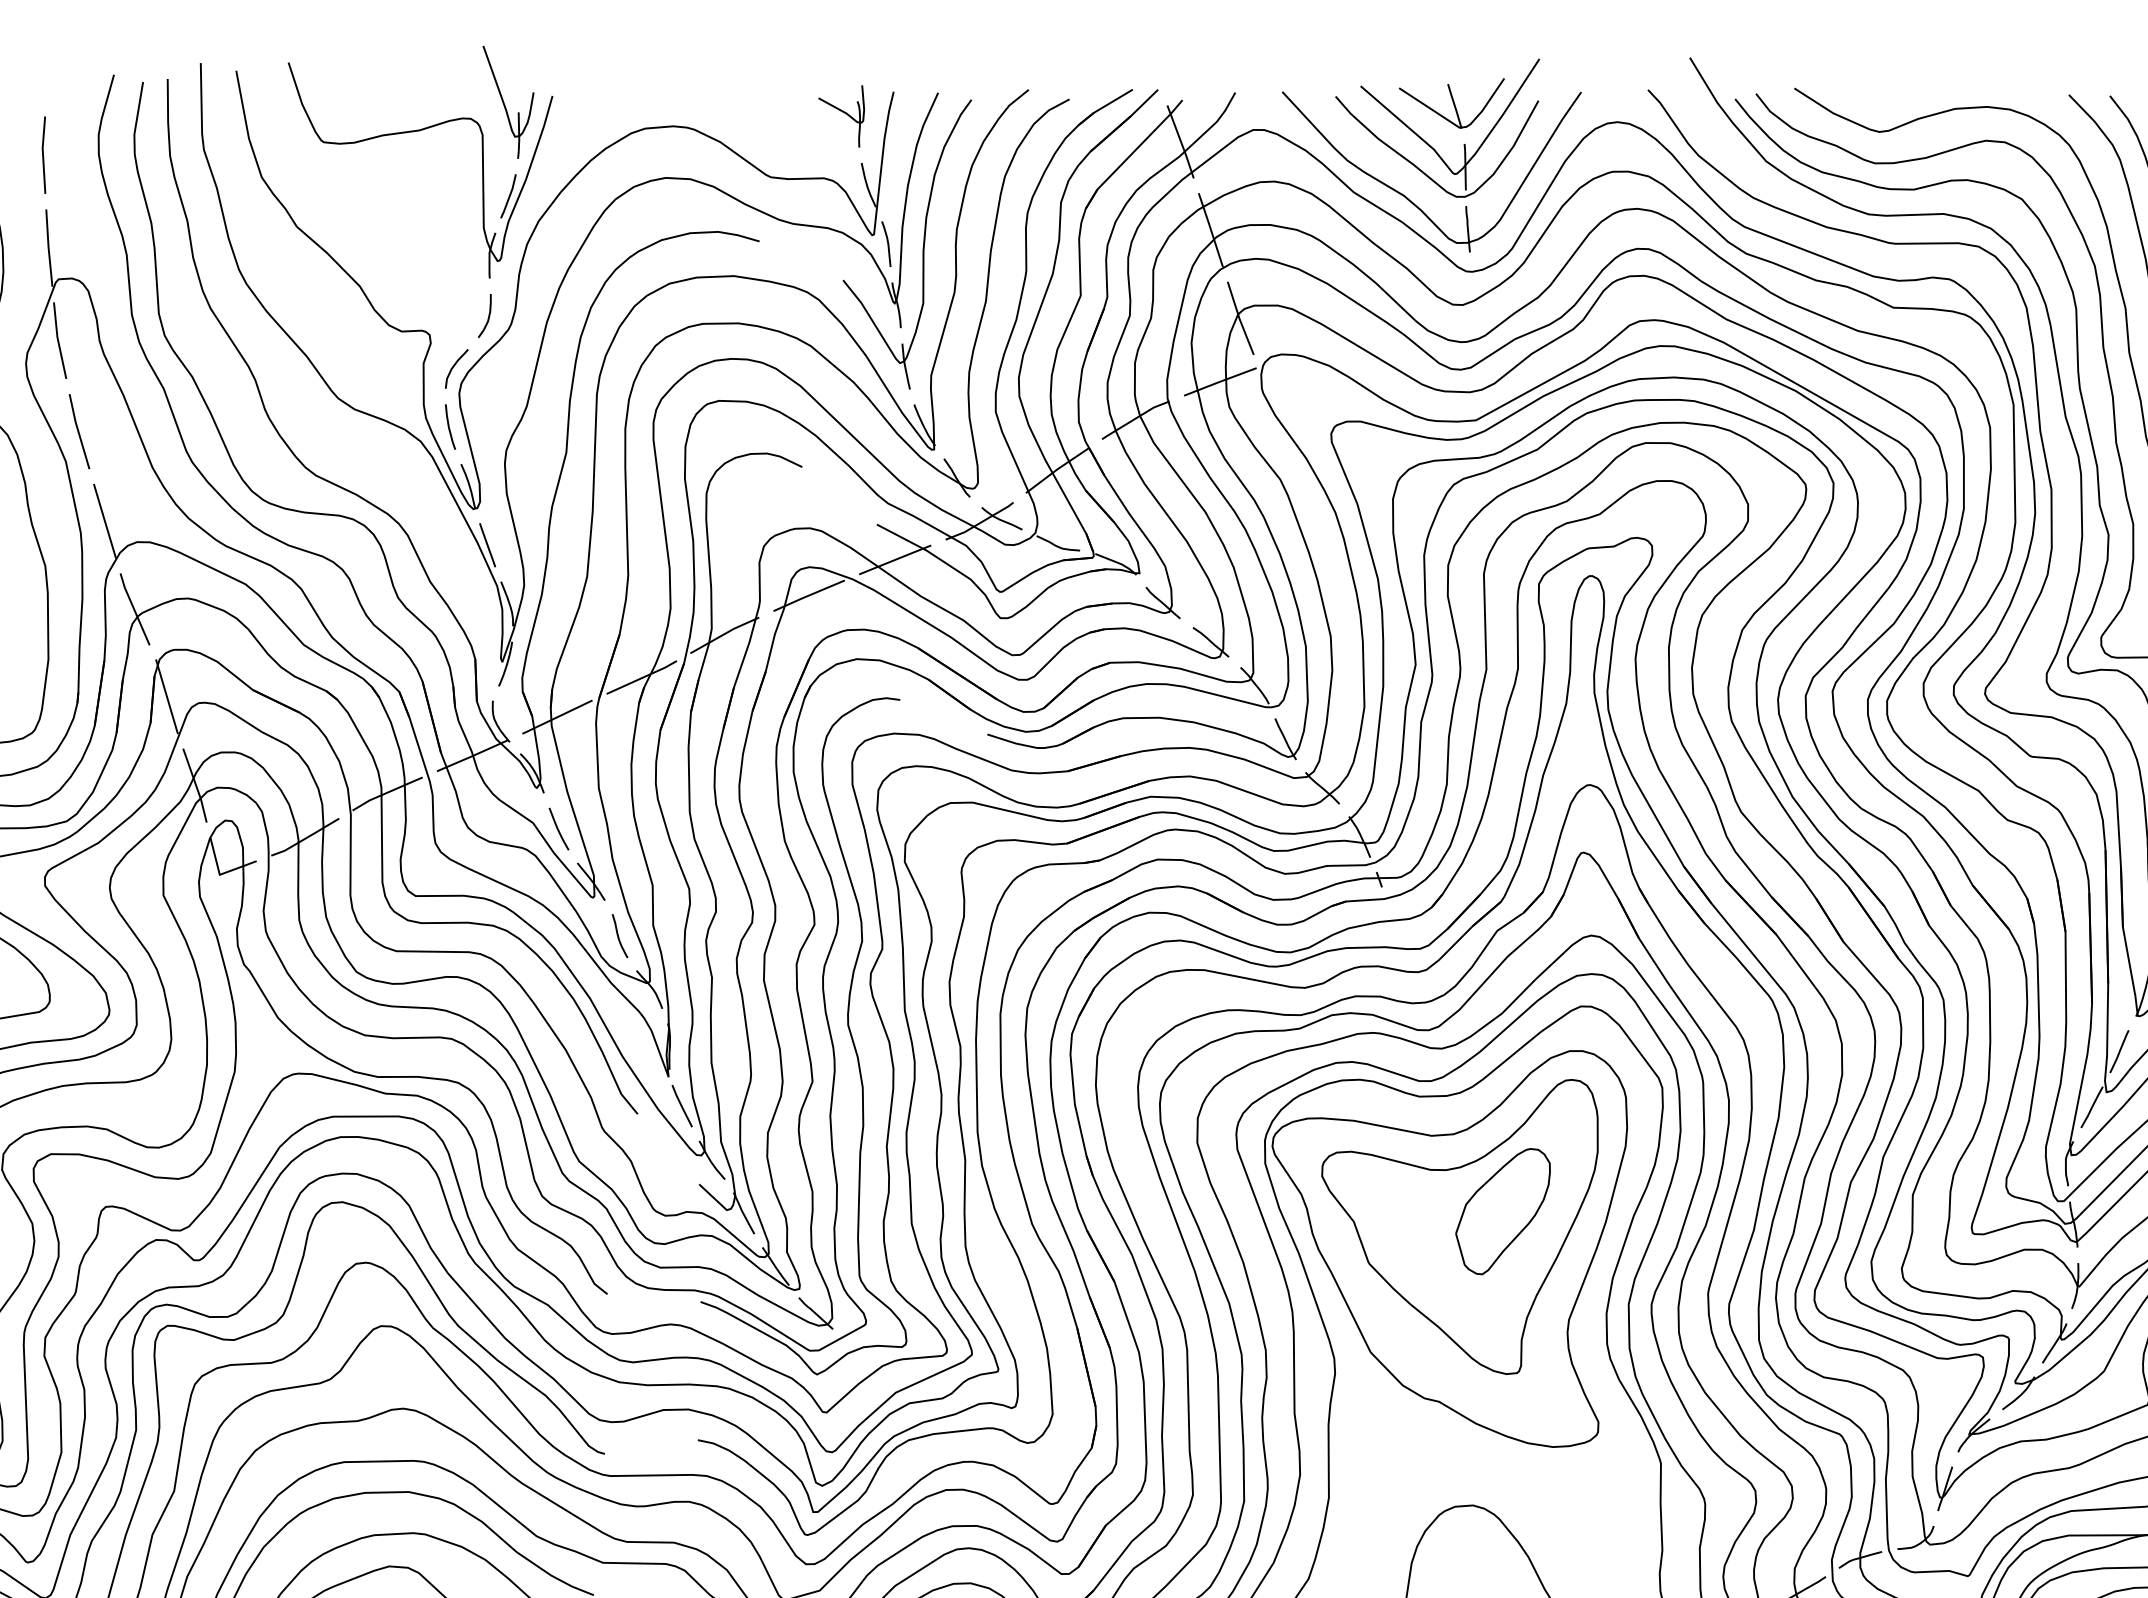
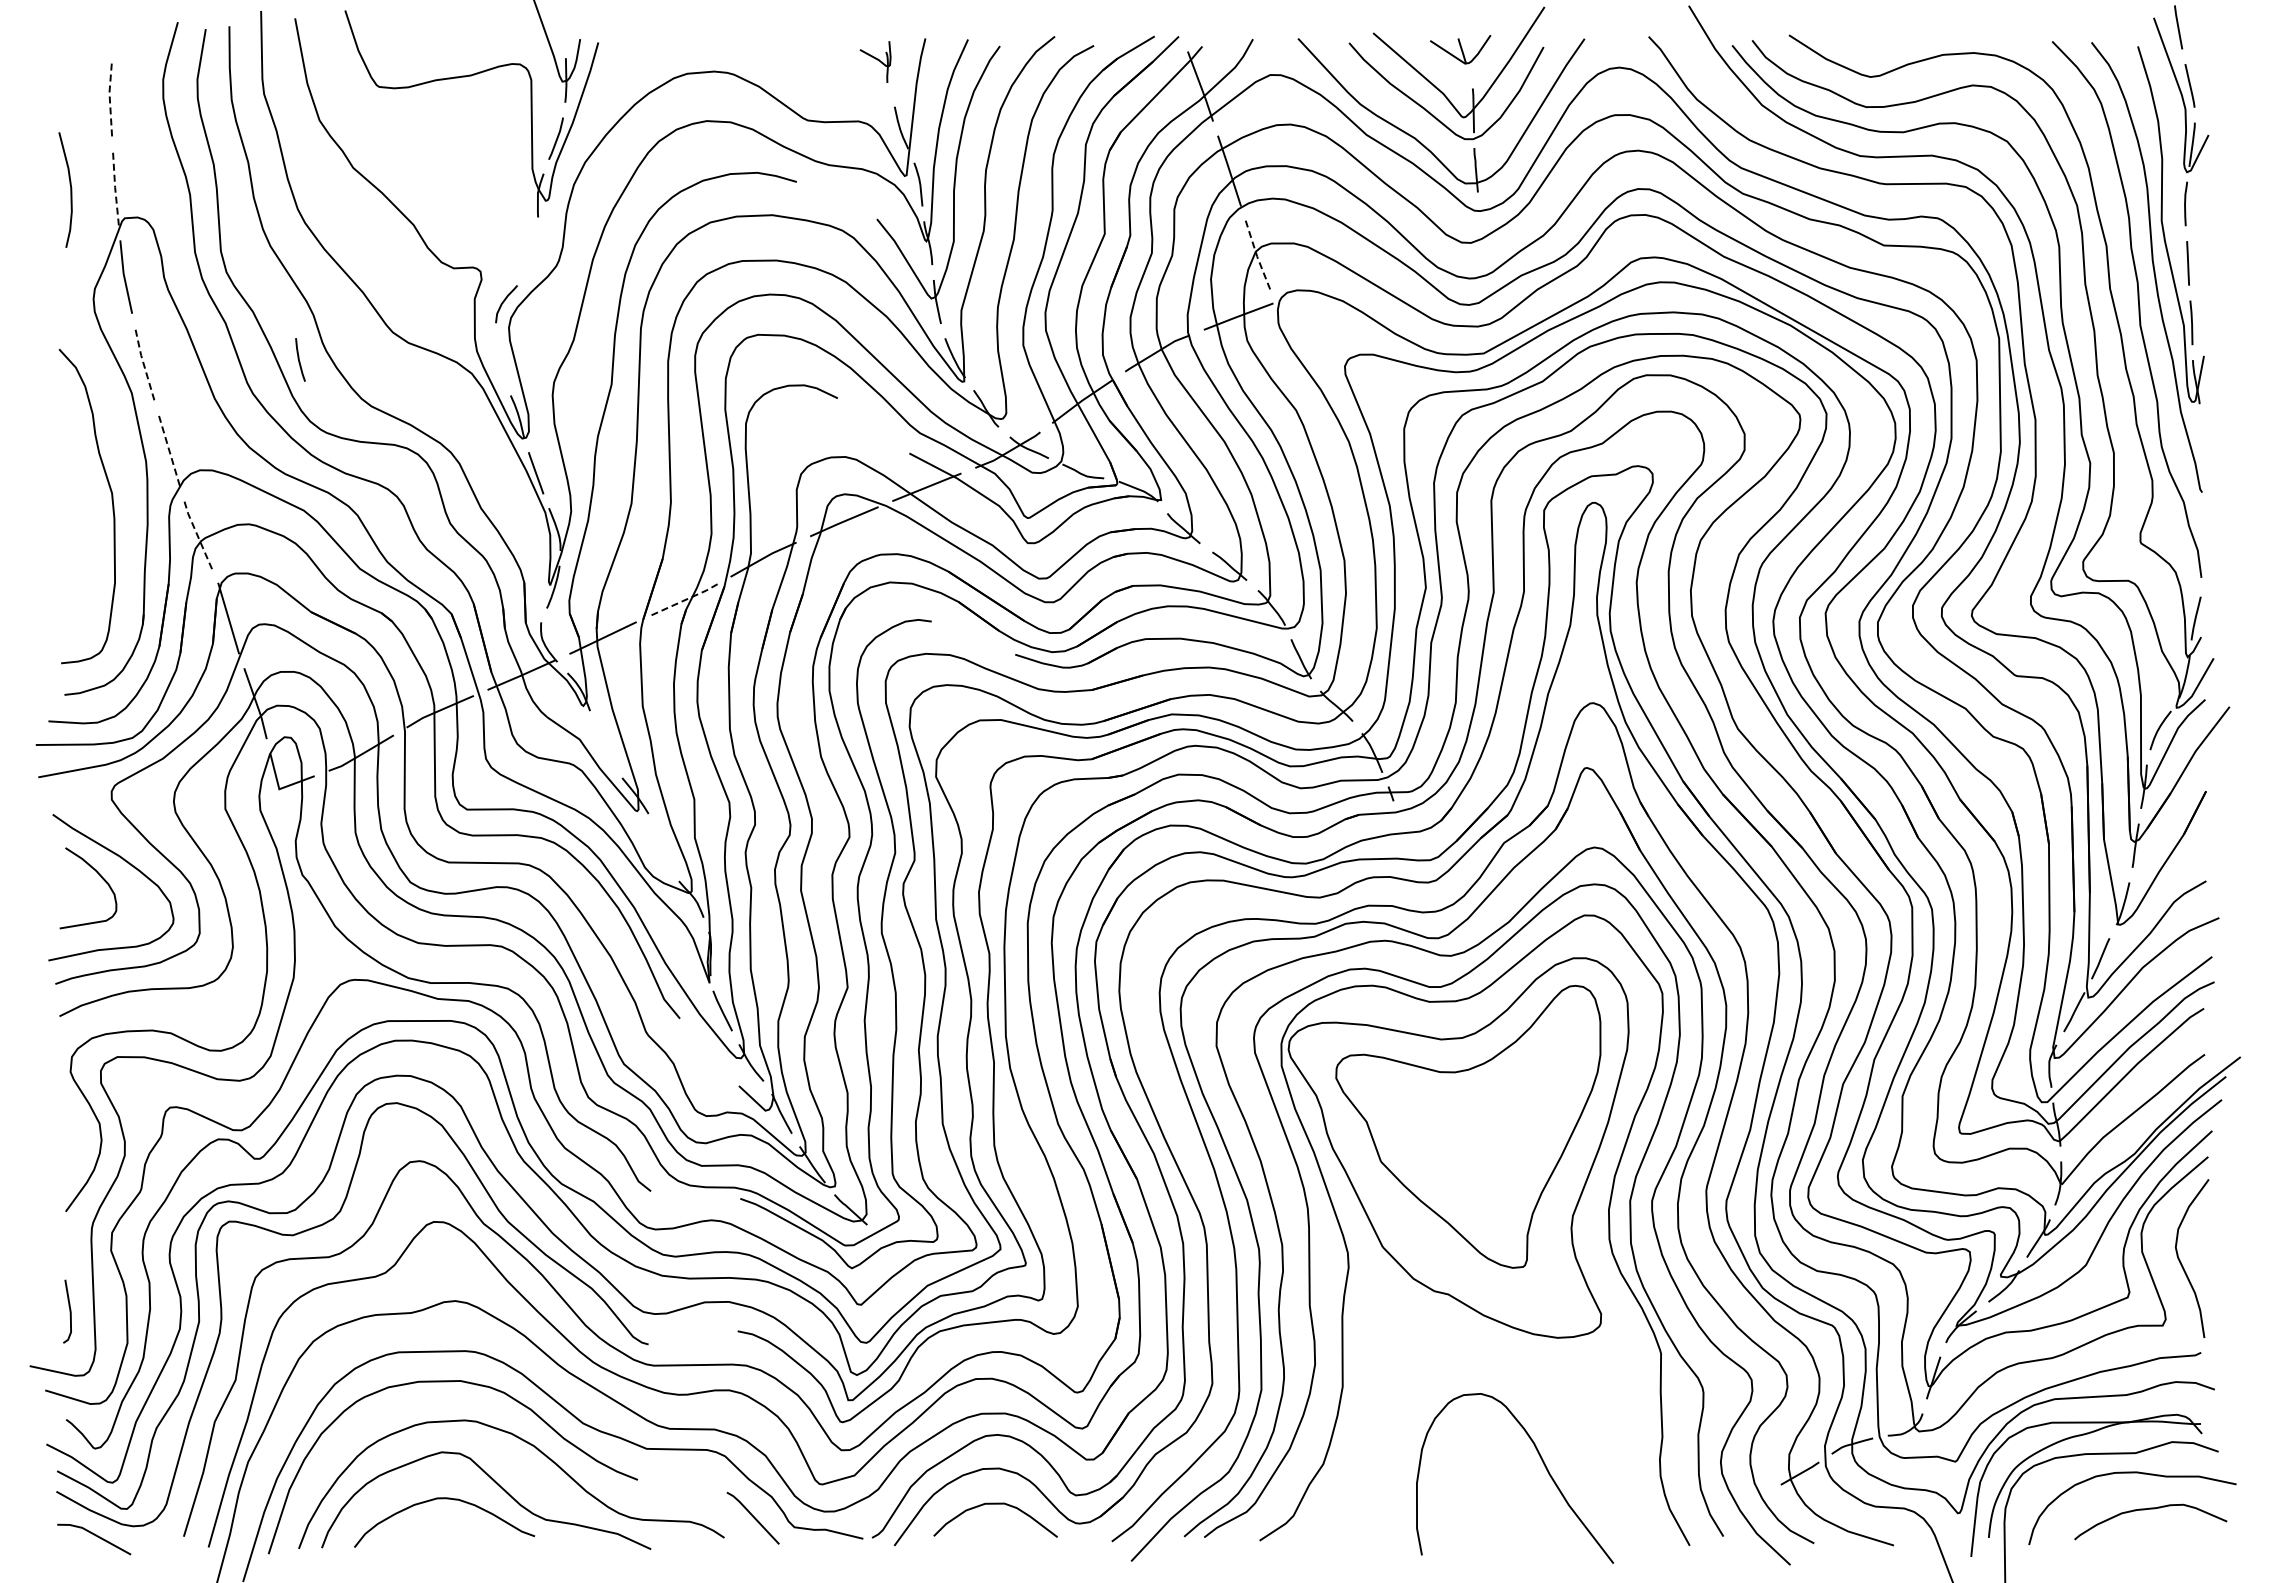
part: (1451, 103) -> (1460, 49), size x0.6
part: (841, 115) -> (875, 61), size x0.7
line: (42, 154) -> (109, 98), solid -> dashed
line: (48, 247) -> (115, 187), solid -> dashed
curve: (488, 316) -> (536, 253), removed
line: (1240, 319) -> (1257, 256), solid -> dashed
line: (449, 426) -> (299, 359), moved
line: (78, 431) -> (143, 364), solid -> dashed
line: (105, 520) -> (169, 449), solid -> dashed
line: (134, 609) -> (197, 534), solid -> dashed
line: (643, 677) -> (685, 600), solid -> dashed
curve: (558, 829) -> (604, 745), removed
curve: (618, 935) -> (661, 847), removed
part: (1502, 1211) -> (1509, 1112), removed

